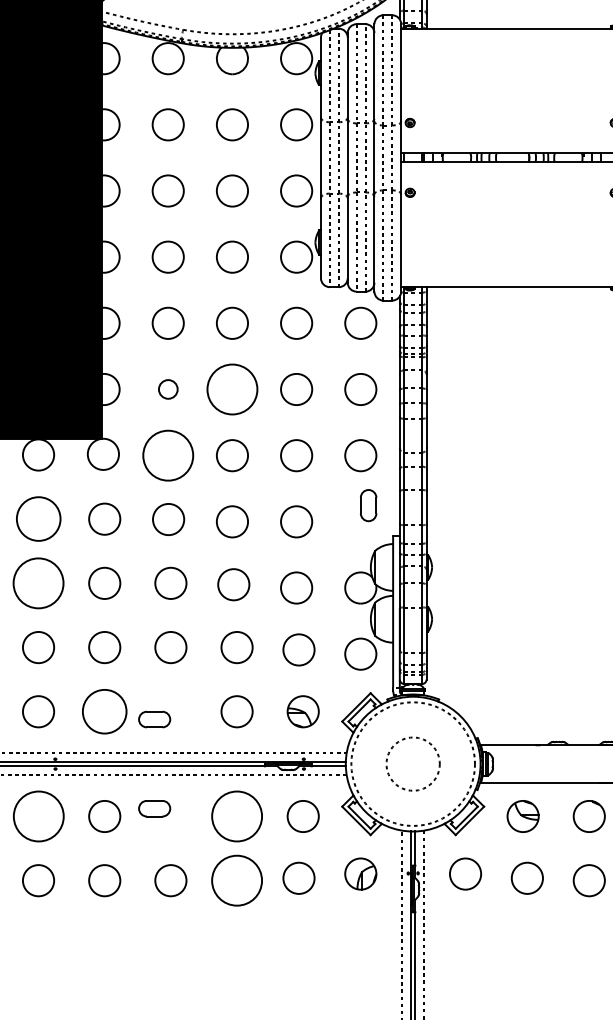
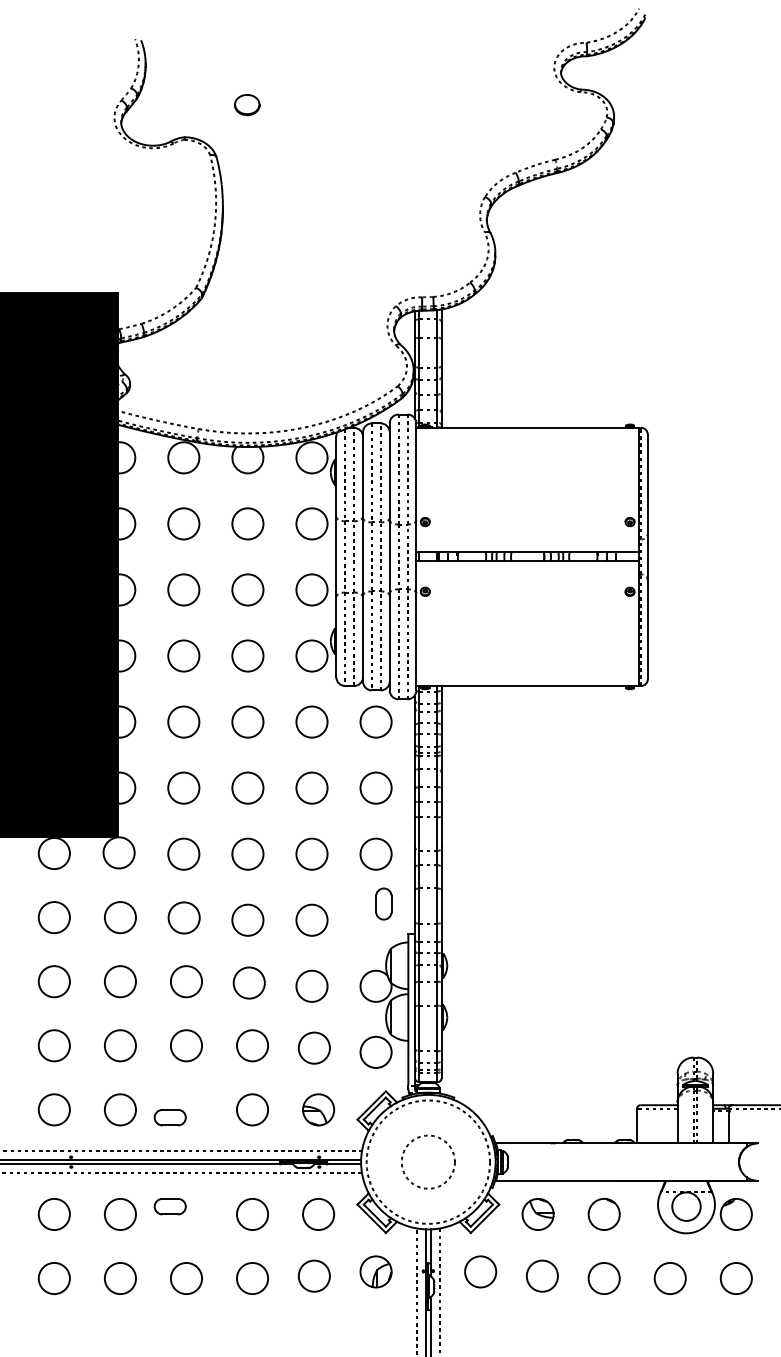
circle: (167, 388) -> (183, 787), size x1.67
circle: (232, 388) -> (247, 787), size x0.62
circle: (167, 454) -> (183, 853), size x0.62
circle: (37, 519) -> (53, 917), size x0.71
circle: (37, 583) -> (53, 981), size x0.62
circle: (104, 711) -> (120, 1109), size x0.71
circle: (37, 816) -> (53, 1214), size x0.62
circle: (237, 816) -> (252, 1214), size x0.62
circle: (237, 880) -> (252, 1278), size x0.62

